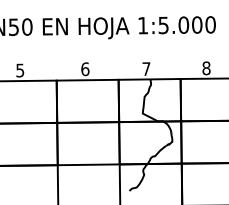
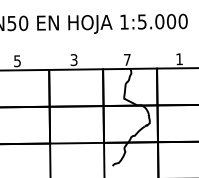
text: (206, 68) -> (179, 59), 8 -> 1
text: (85, 69) -> (74, 60), 6 -> 3

